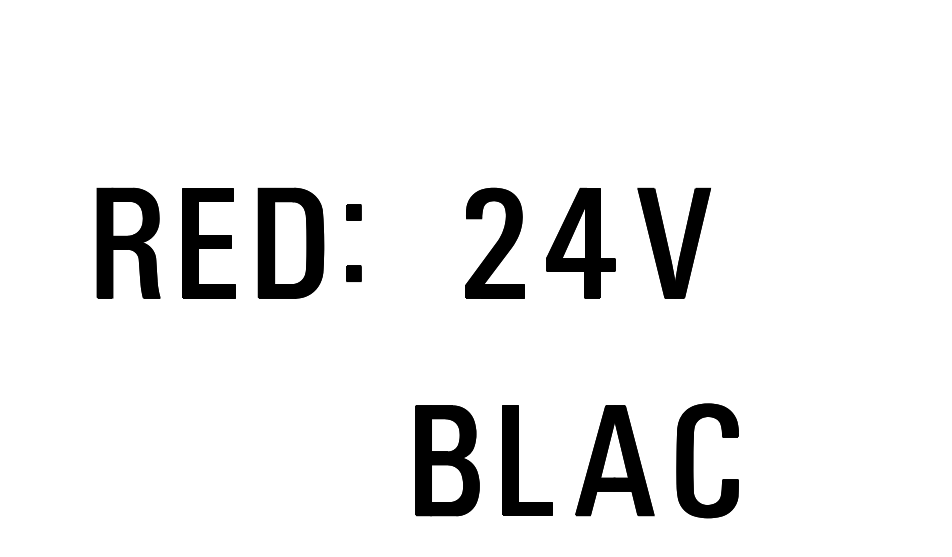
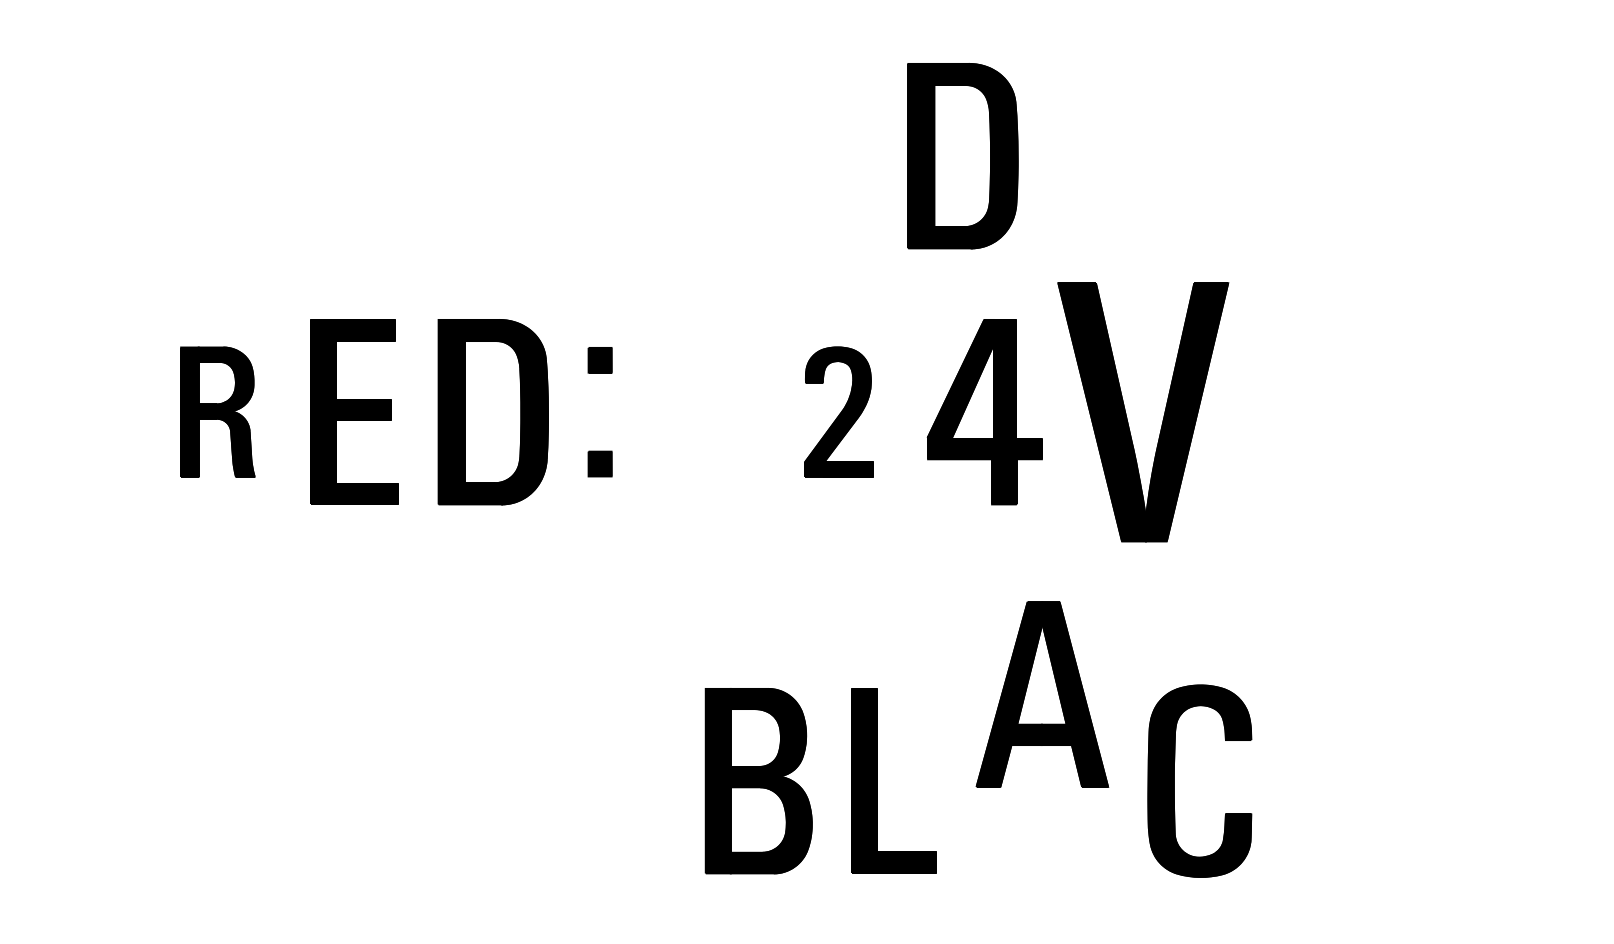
part: (567, 91) -> (962, 154), added
part: (128, 242) -> (217, 410), size x0.7
part: (494, 242) -> (838, 410), size x0.7
part: (673, 242) -> (1141, 410), size x1.4
part: (614, 460) -> (1041, 694), moved

